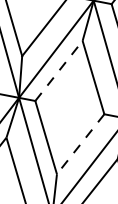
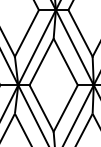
line: (58, 70) -> (41, 61), dashed -> solid
line: (80, 144) -> (65, 108), dashed -> solid

